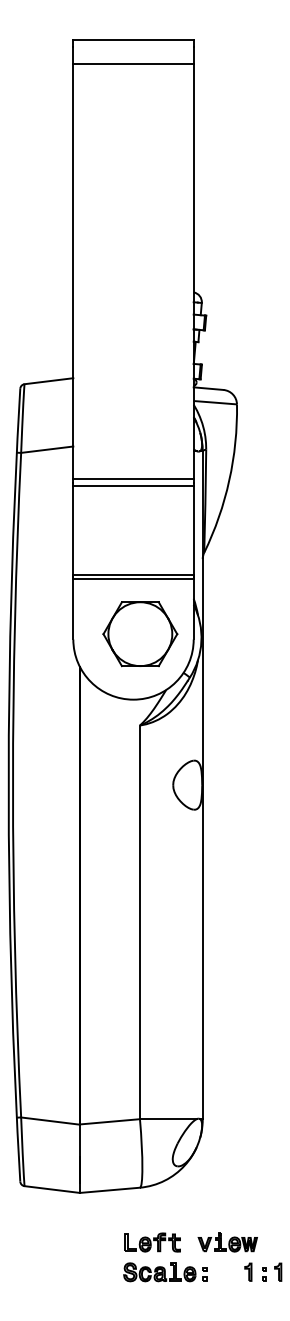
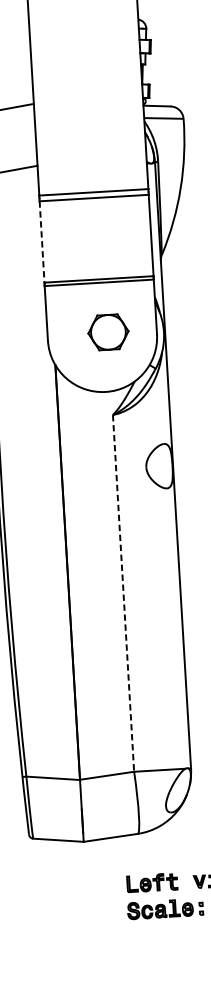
line: (73, 530) -> (42, 241), solid -> dashed
part: (140, 634) -> (108, 332), size x0.6
line: (139, 922) -> (123, 593), solid -> dashed

